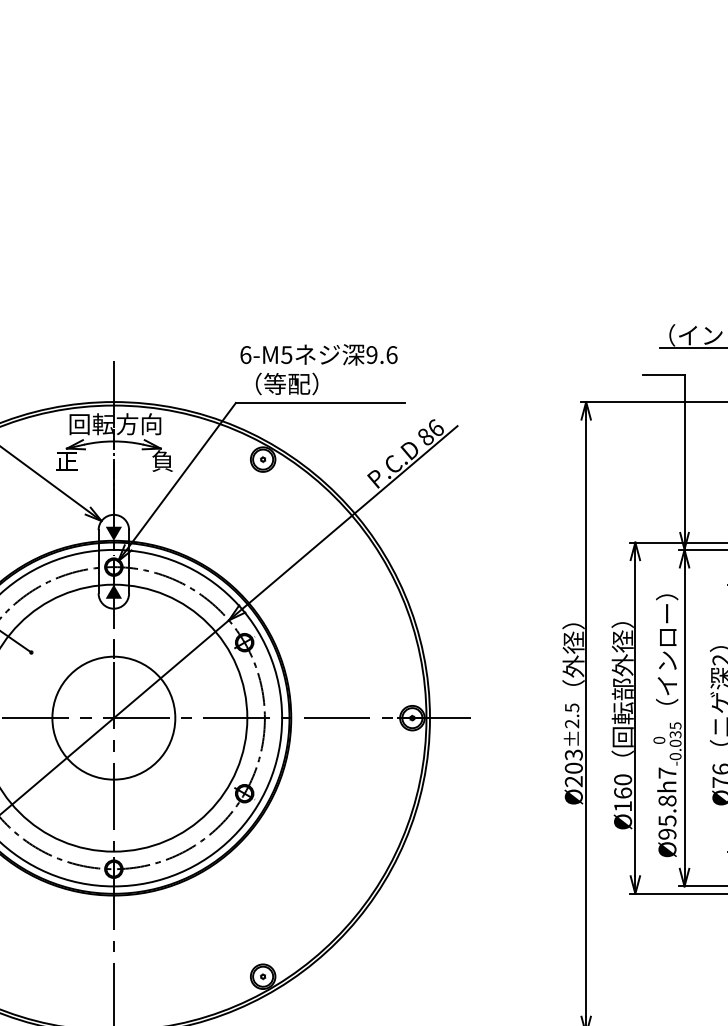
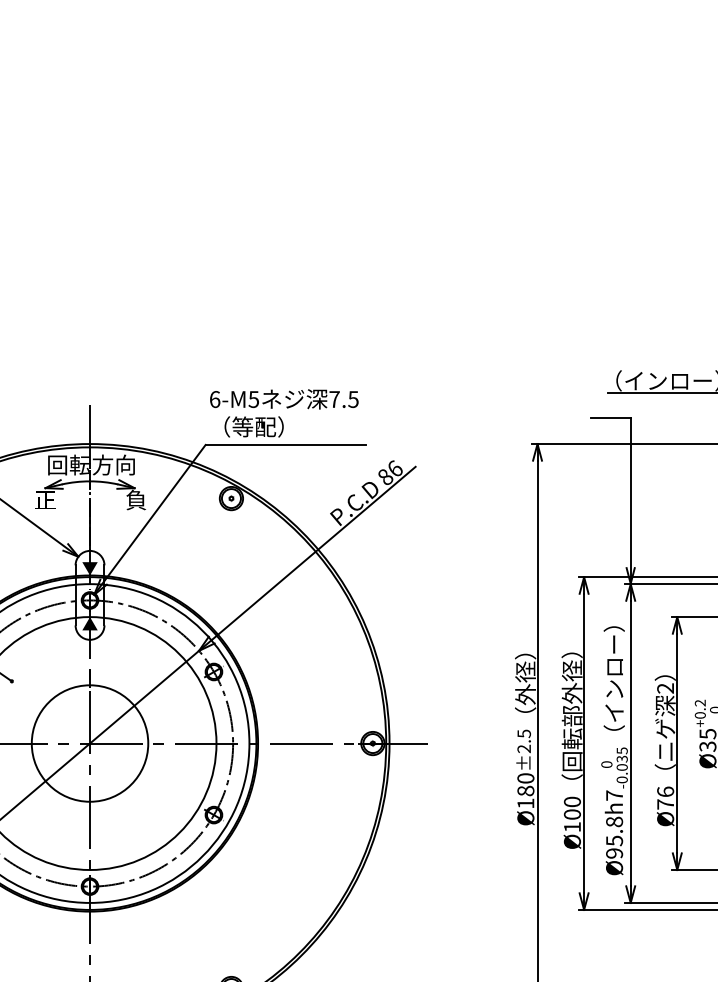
text: (381, 355) -> (343, 399), 9.6 -> 7.5
text: (573, 767) -> (525, 790), Ø203 -> Ø180
text: (623, 793) -> (572, 814), Ø160 -> Ø100

